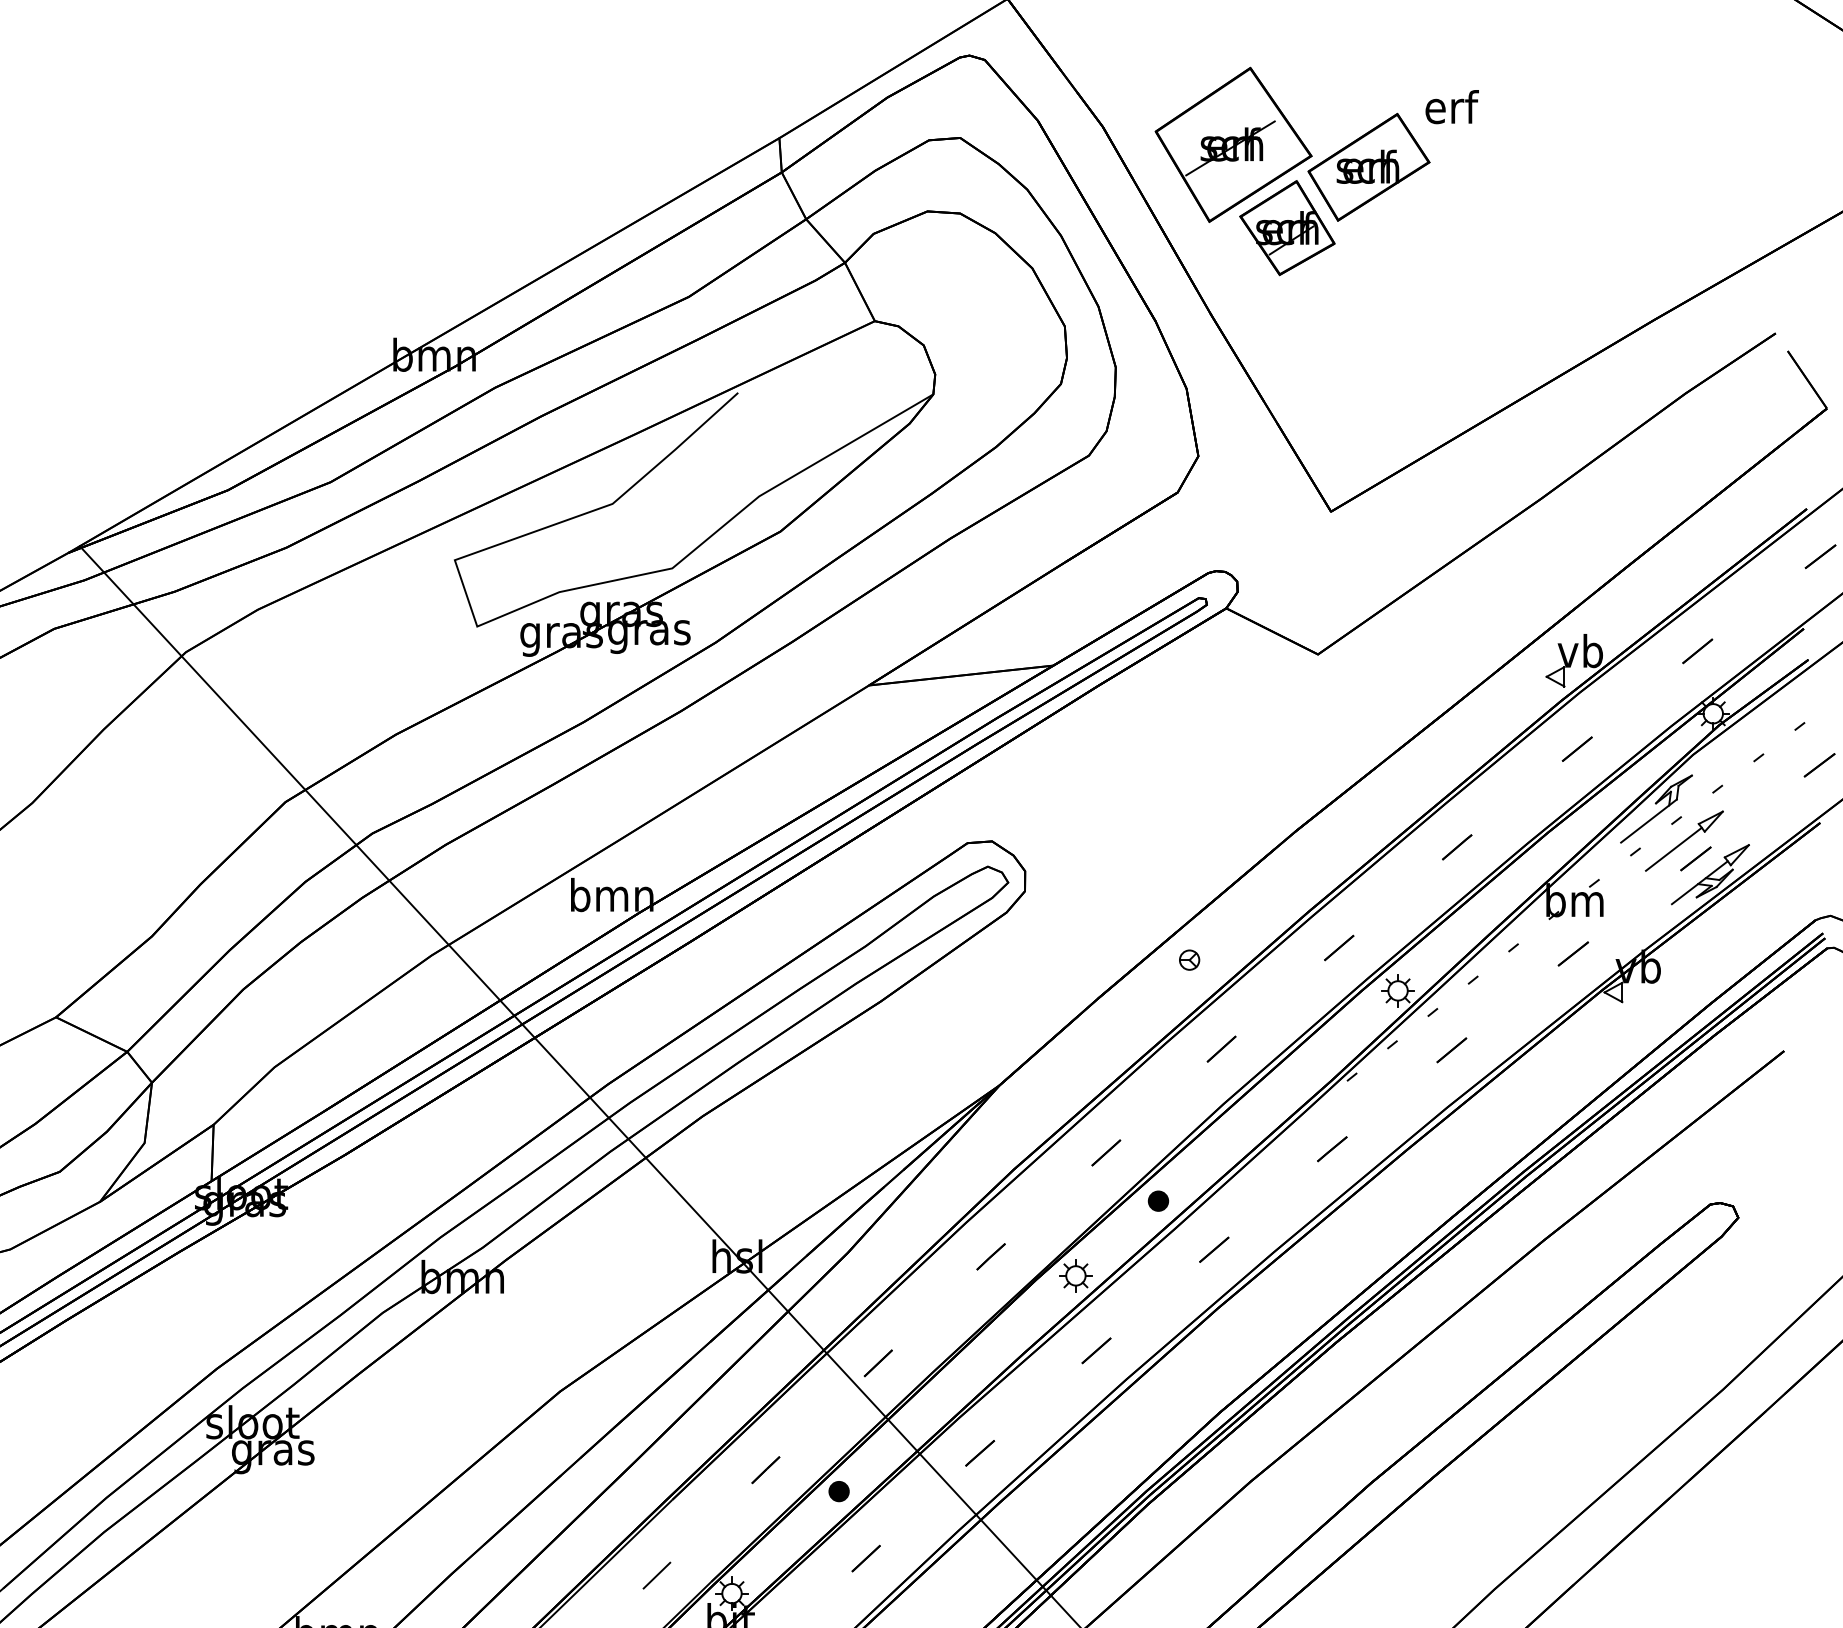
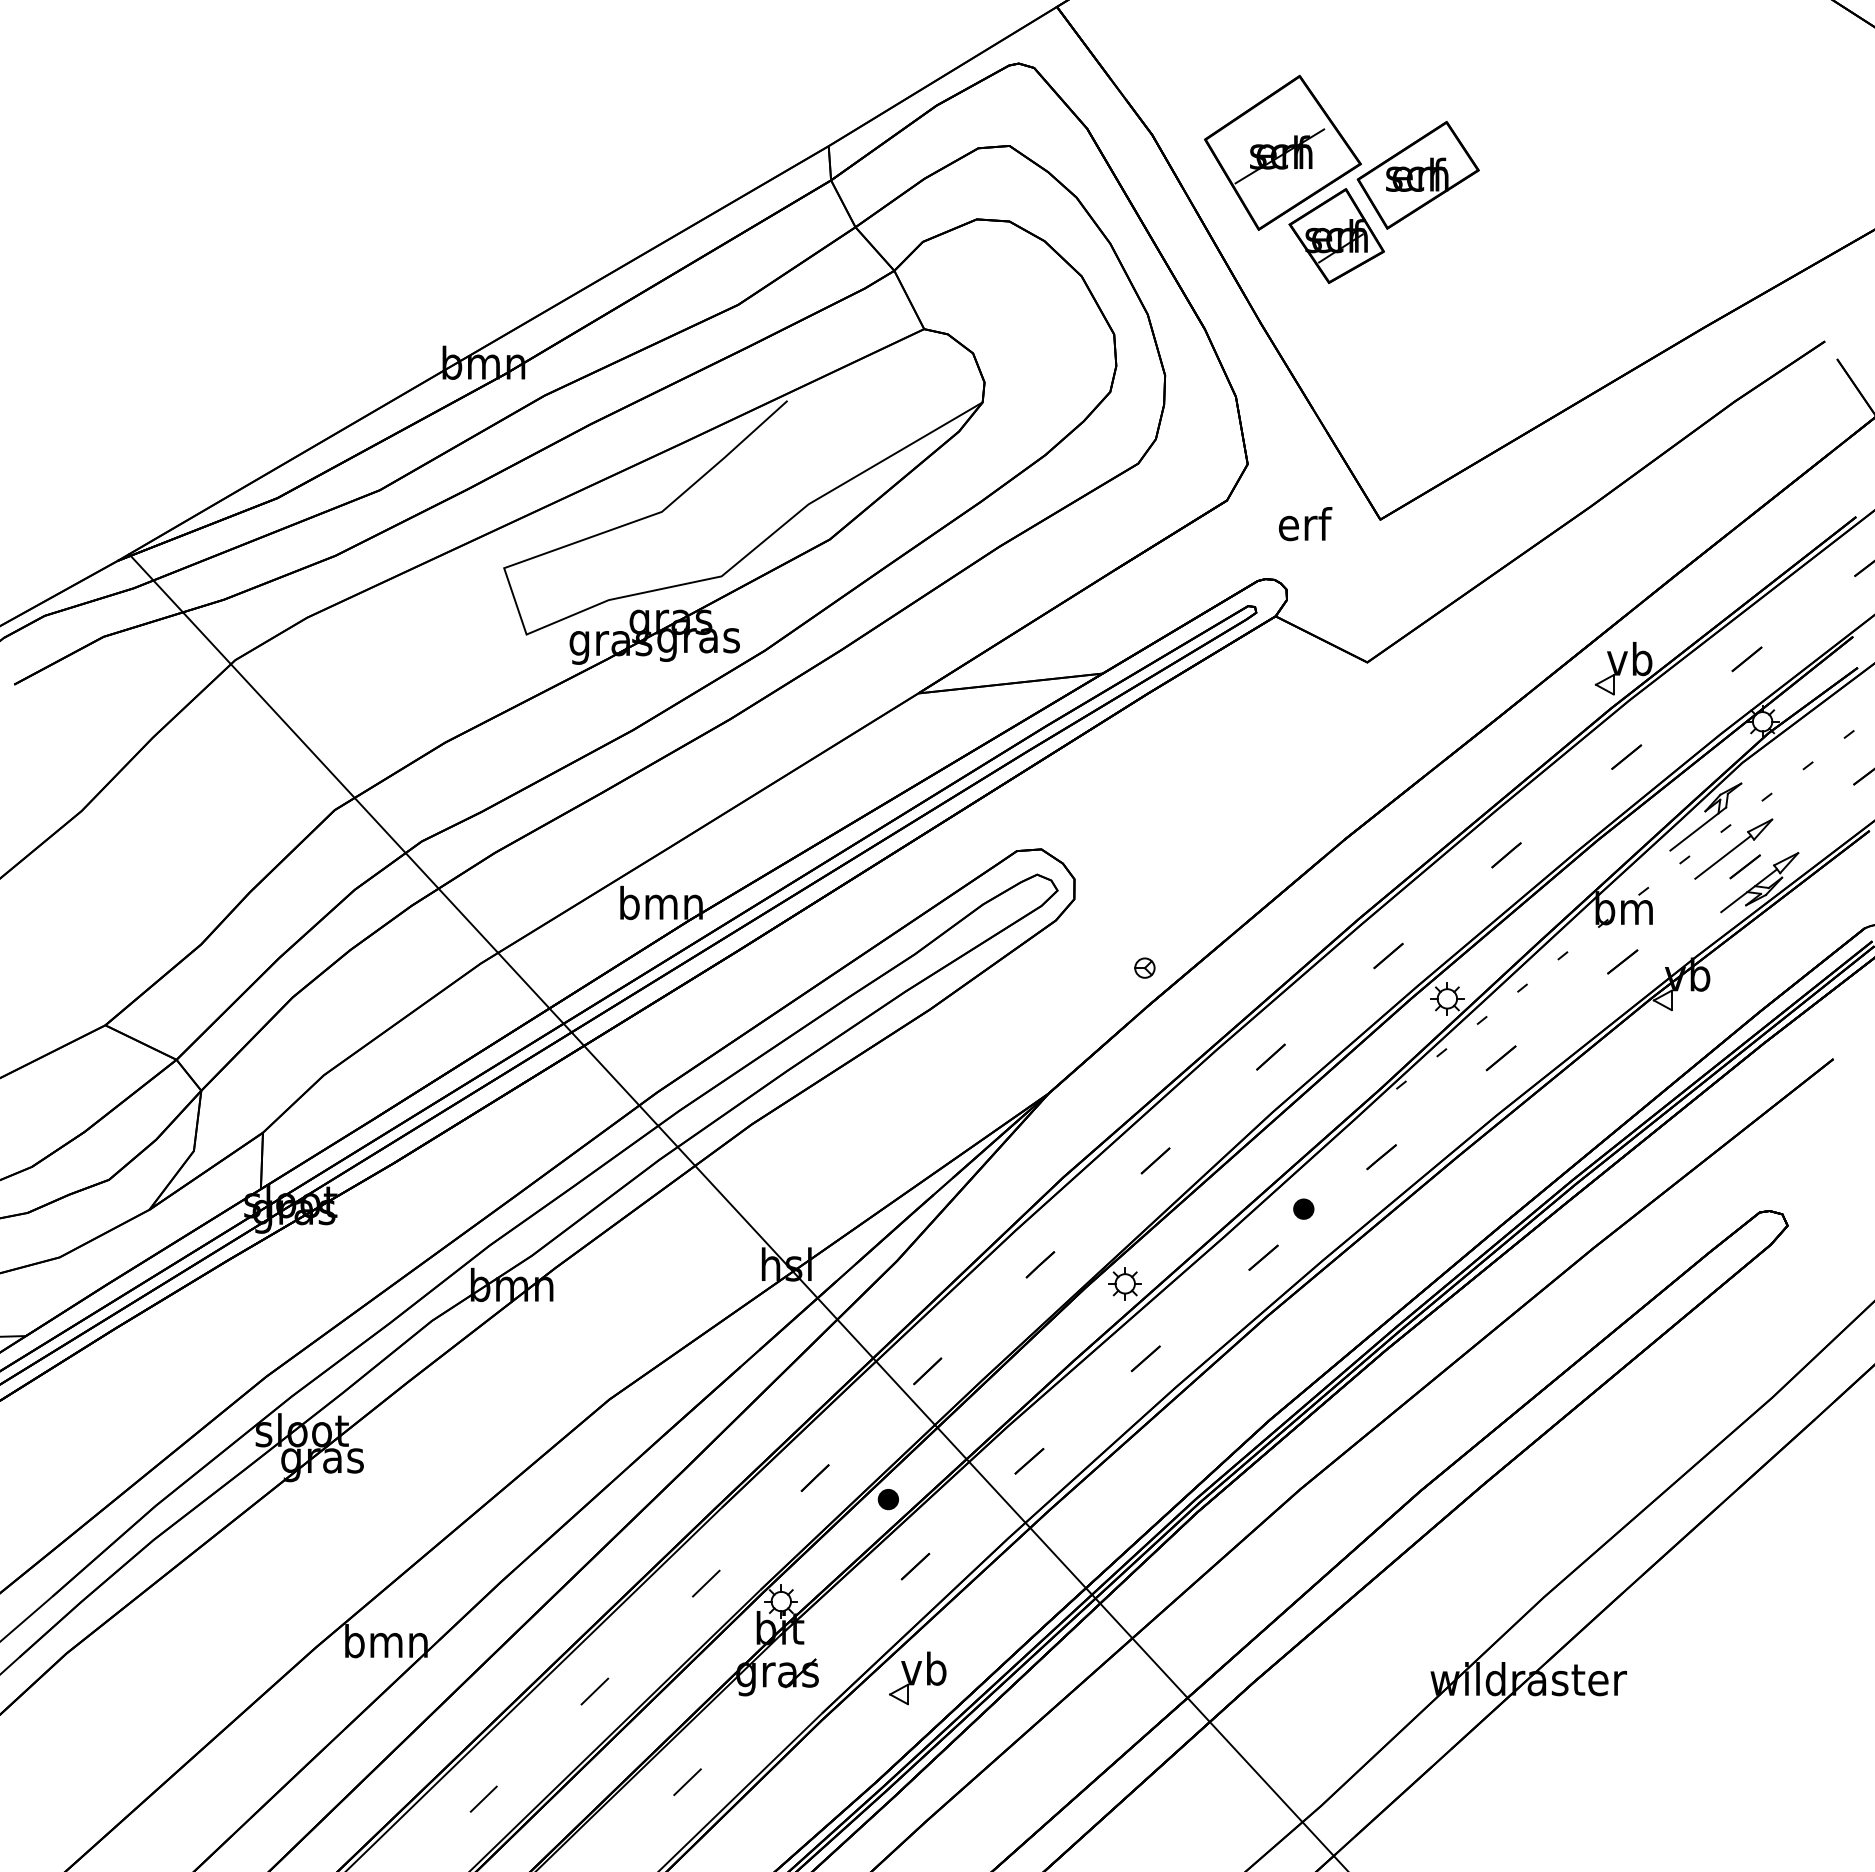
text: (1452, 107) -> (1305, 524), moved
part: (1189, 959) -> (1144, 967), moved
part: (1158, 1200) -> (1303, 1208), moved

